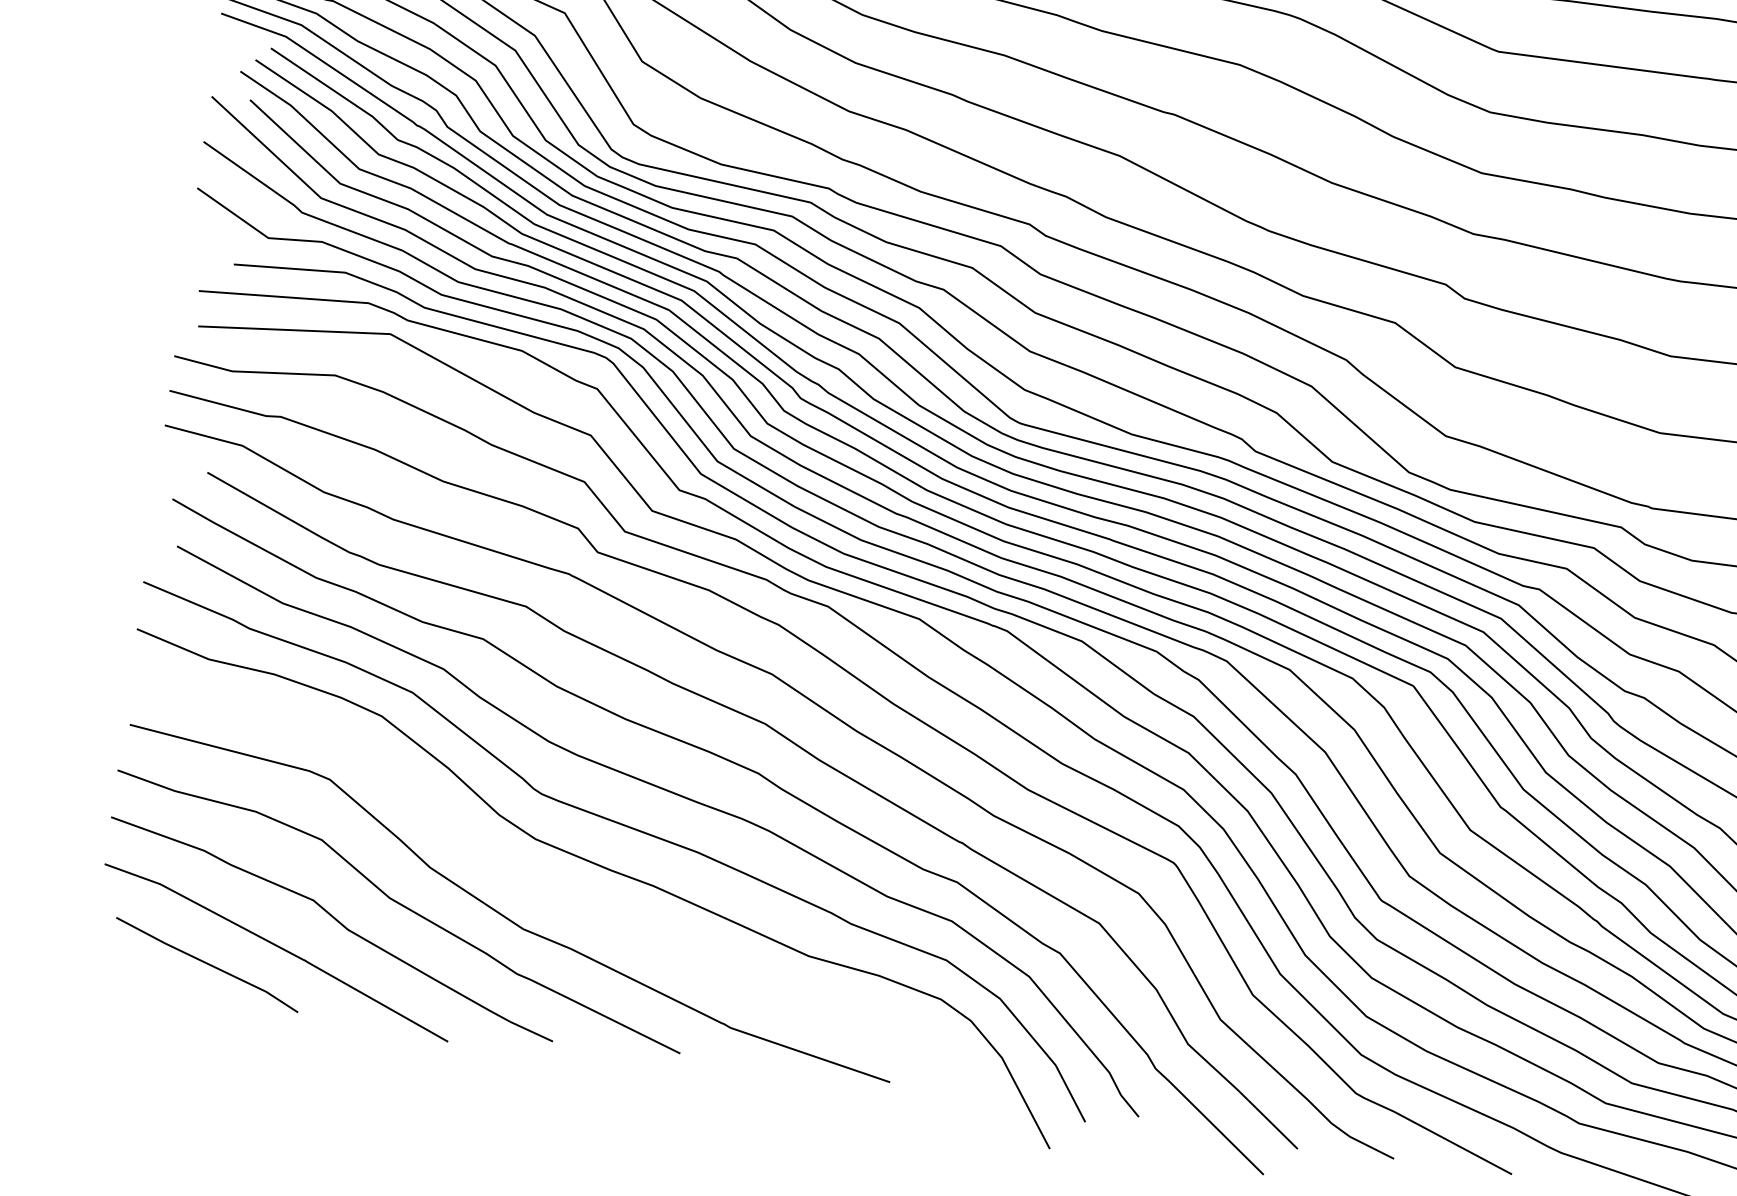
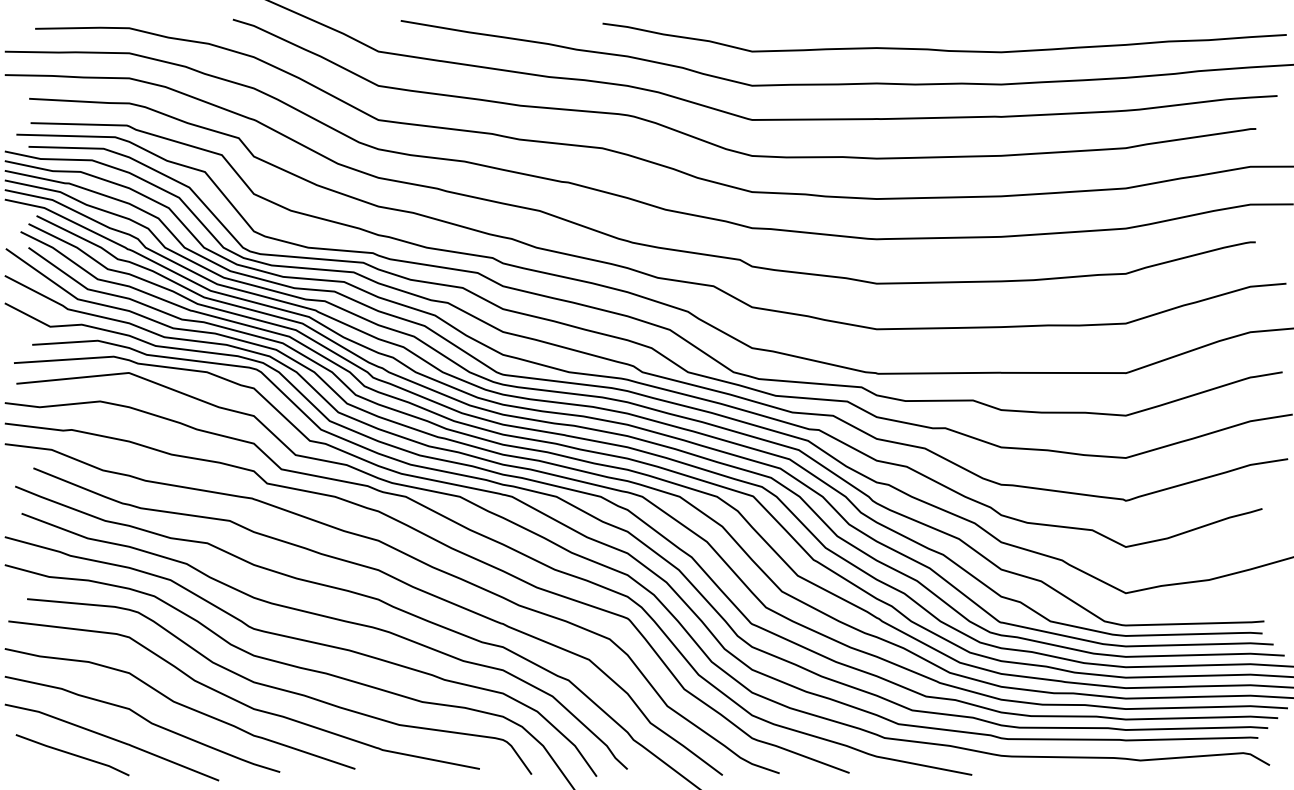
curve: (569, 898) -> (278, 687), added

